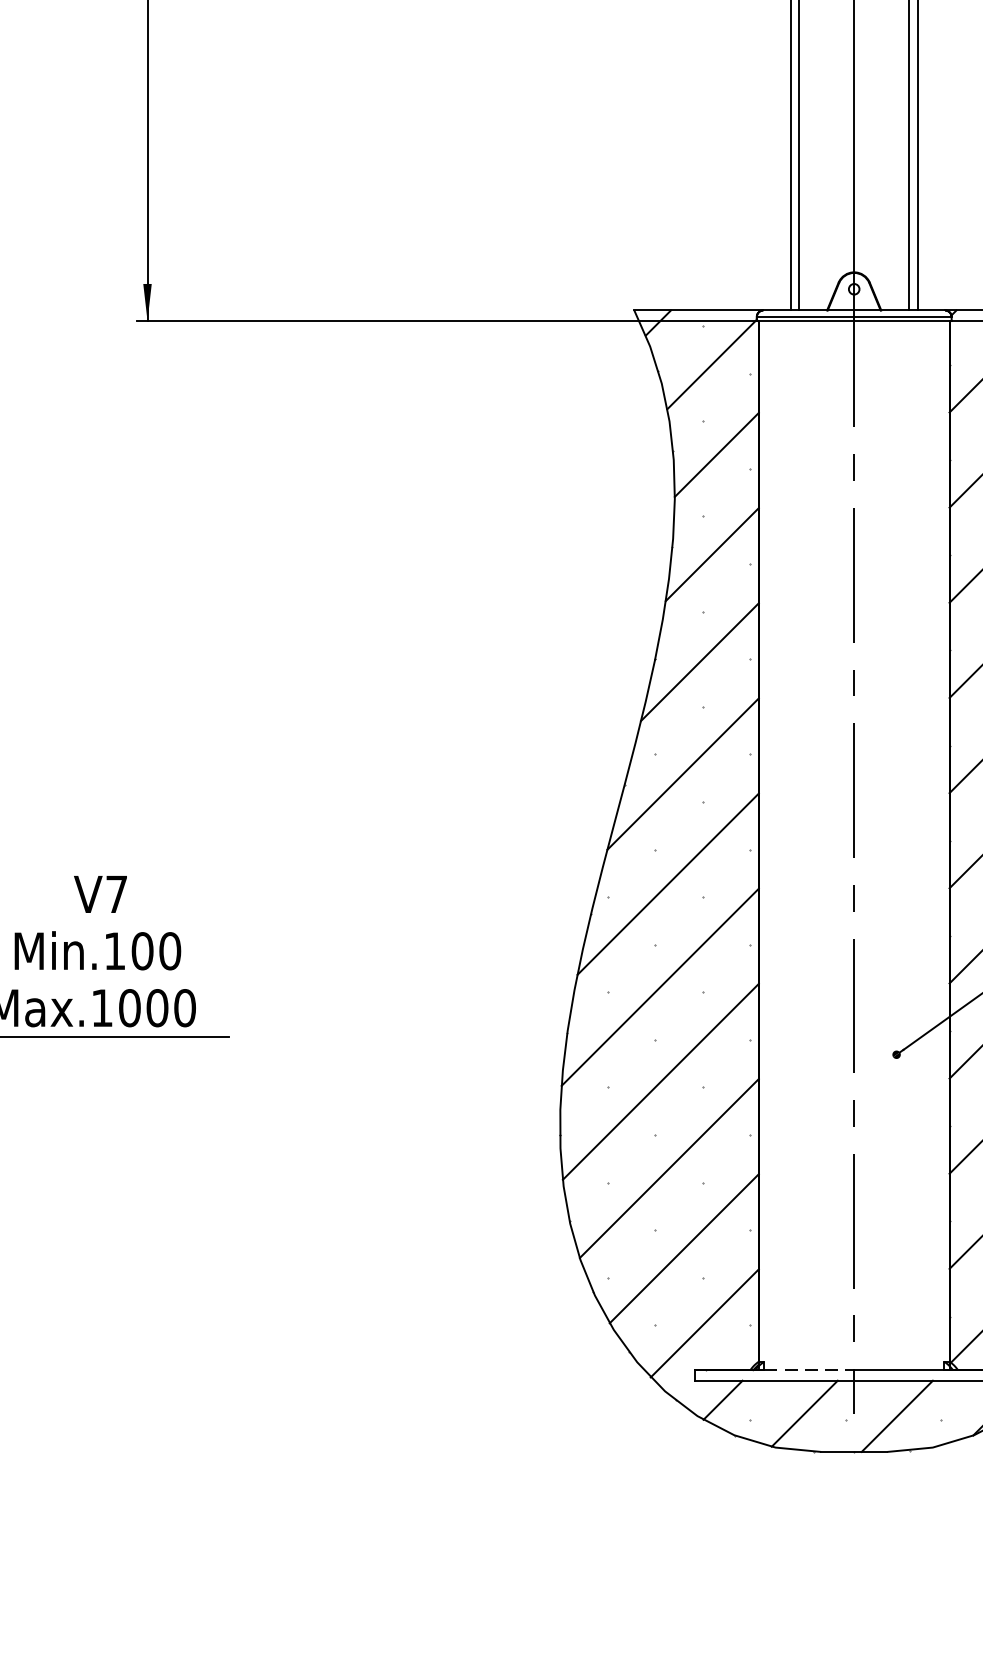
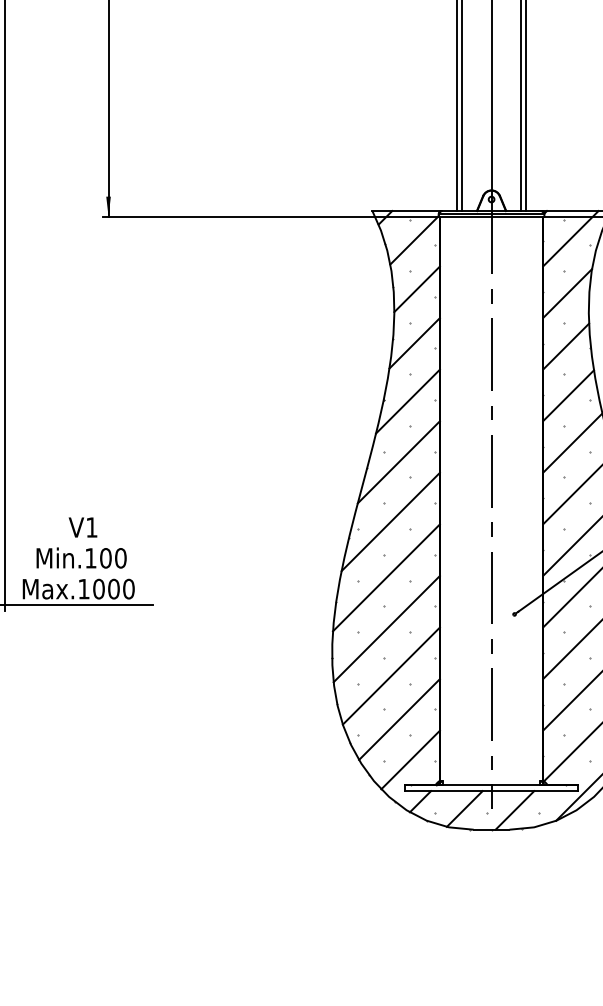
text: (116, 894) -> (91, 527), V7 -> V1
line: (809, 1370) -> (467, 785), dashed -> solid

